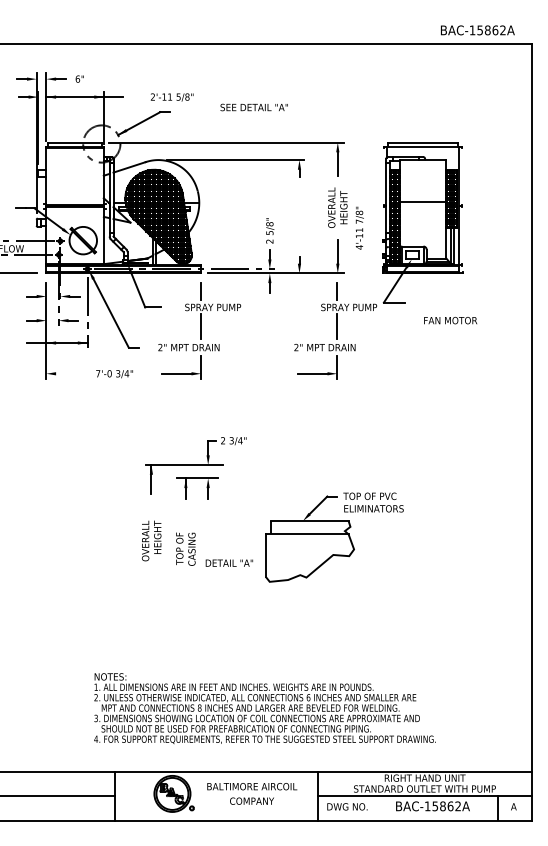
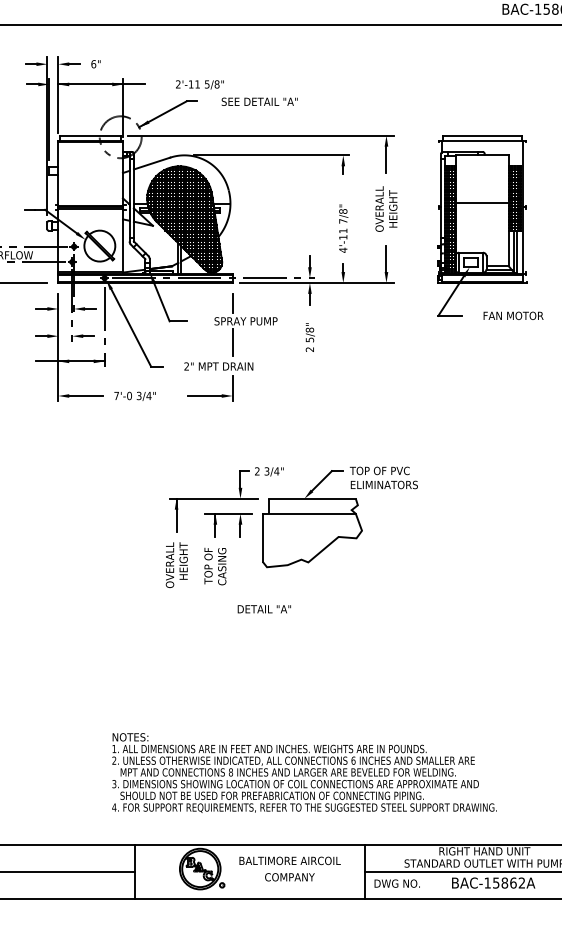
text: (253, 107) -> (258, 101), moved
text: (359, 227) -> (343, 227), moved
text: (270, 230) -> (310, 337), moved
text: (450, 320) -> (513, 315), moved
part: (335, 330) -> (383, 347), removed
line: (70, 373) -> (85, 395), added
part: (334, 537) -> (339, 517), moved
text: (151, 540) -> (176, 564), moved
text: (185, 548) -> (214, 565), moved

